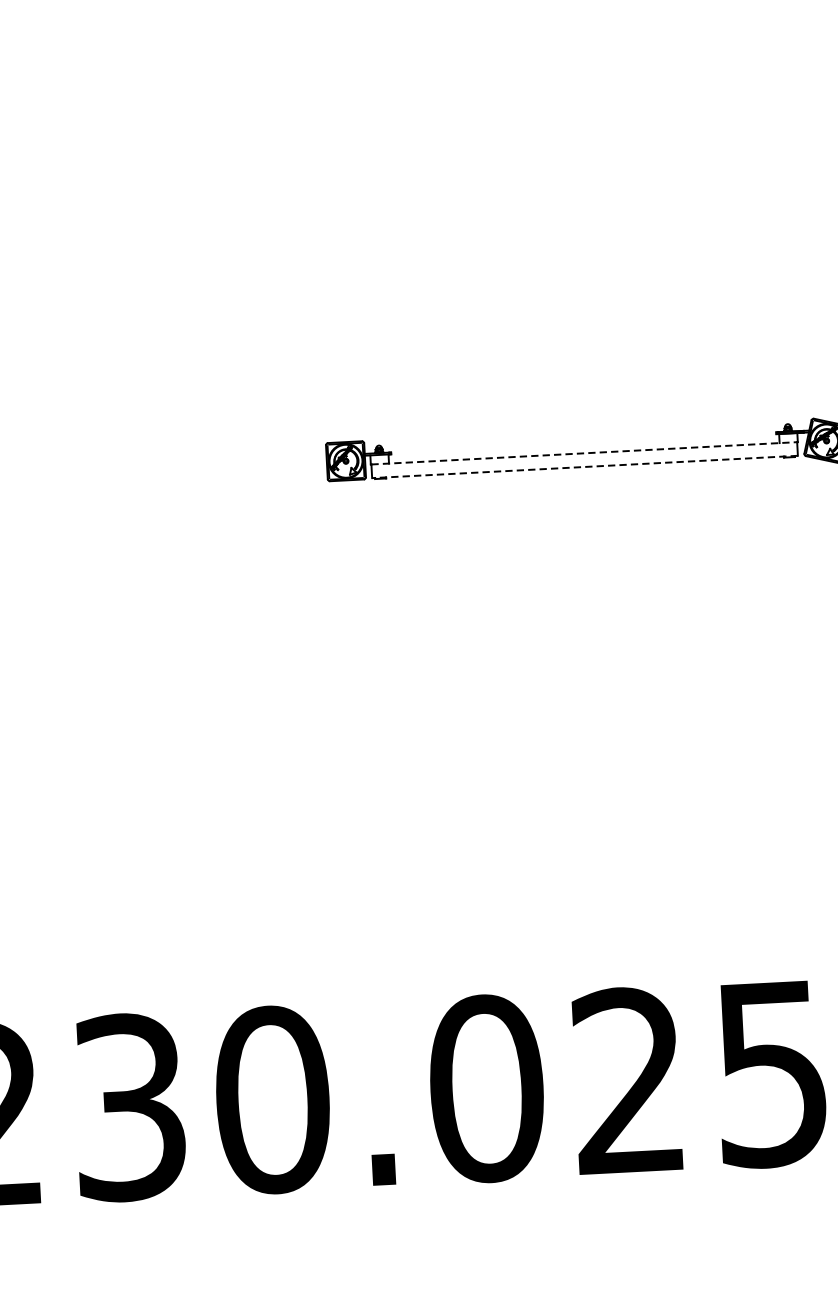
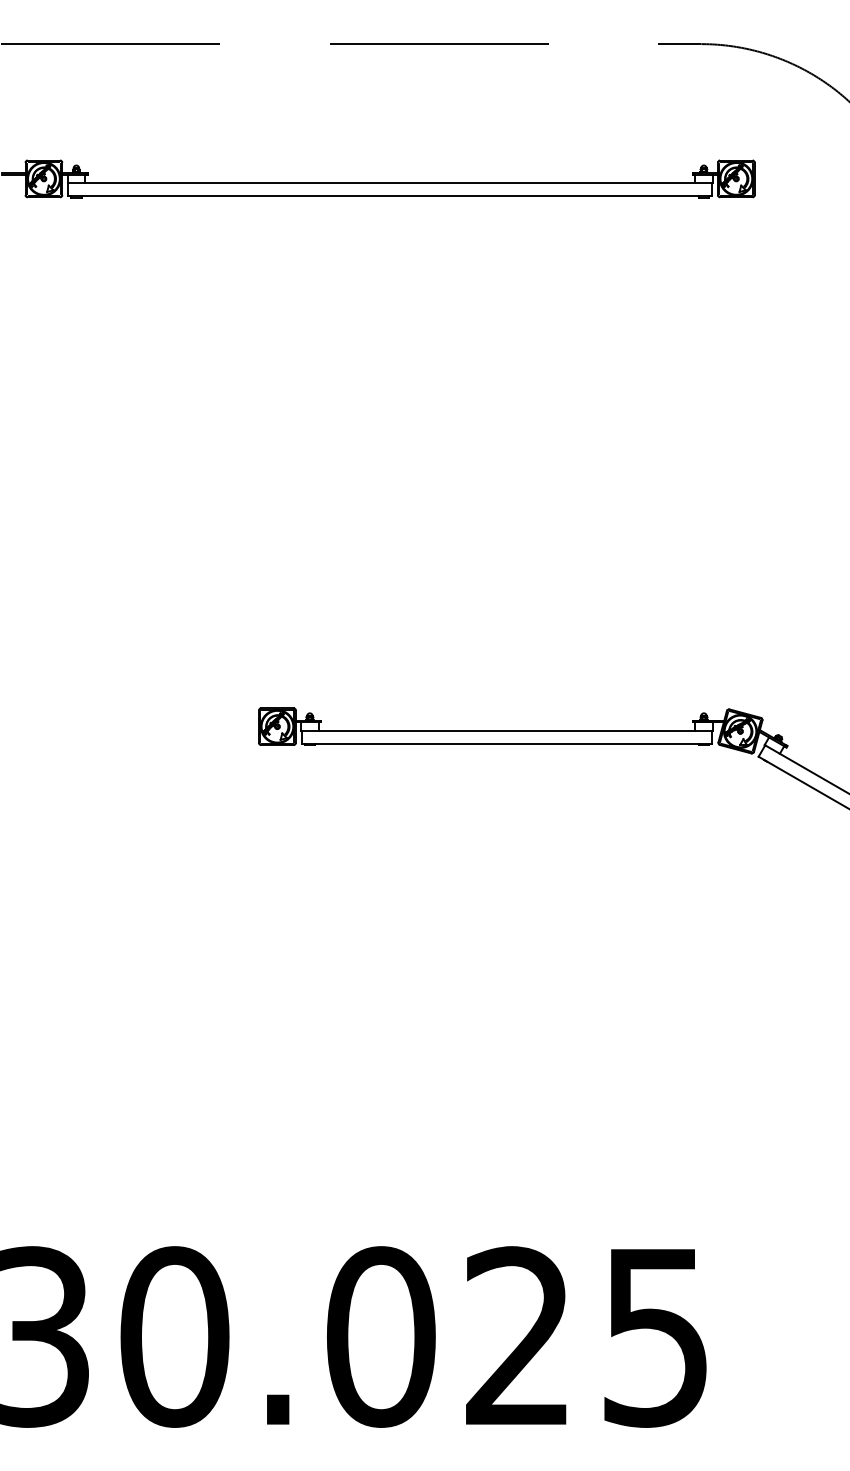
line: (584, 453) -> (507, 731), dashed -> solid
line: (584, 467) -> (506, 744), dashed -> solid

